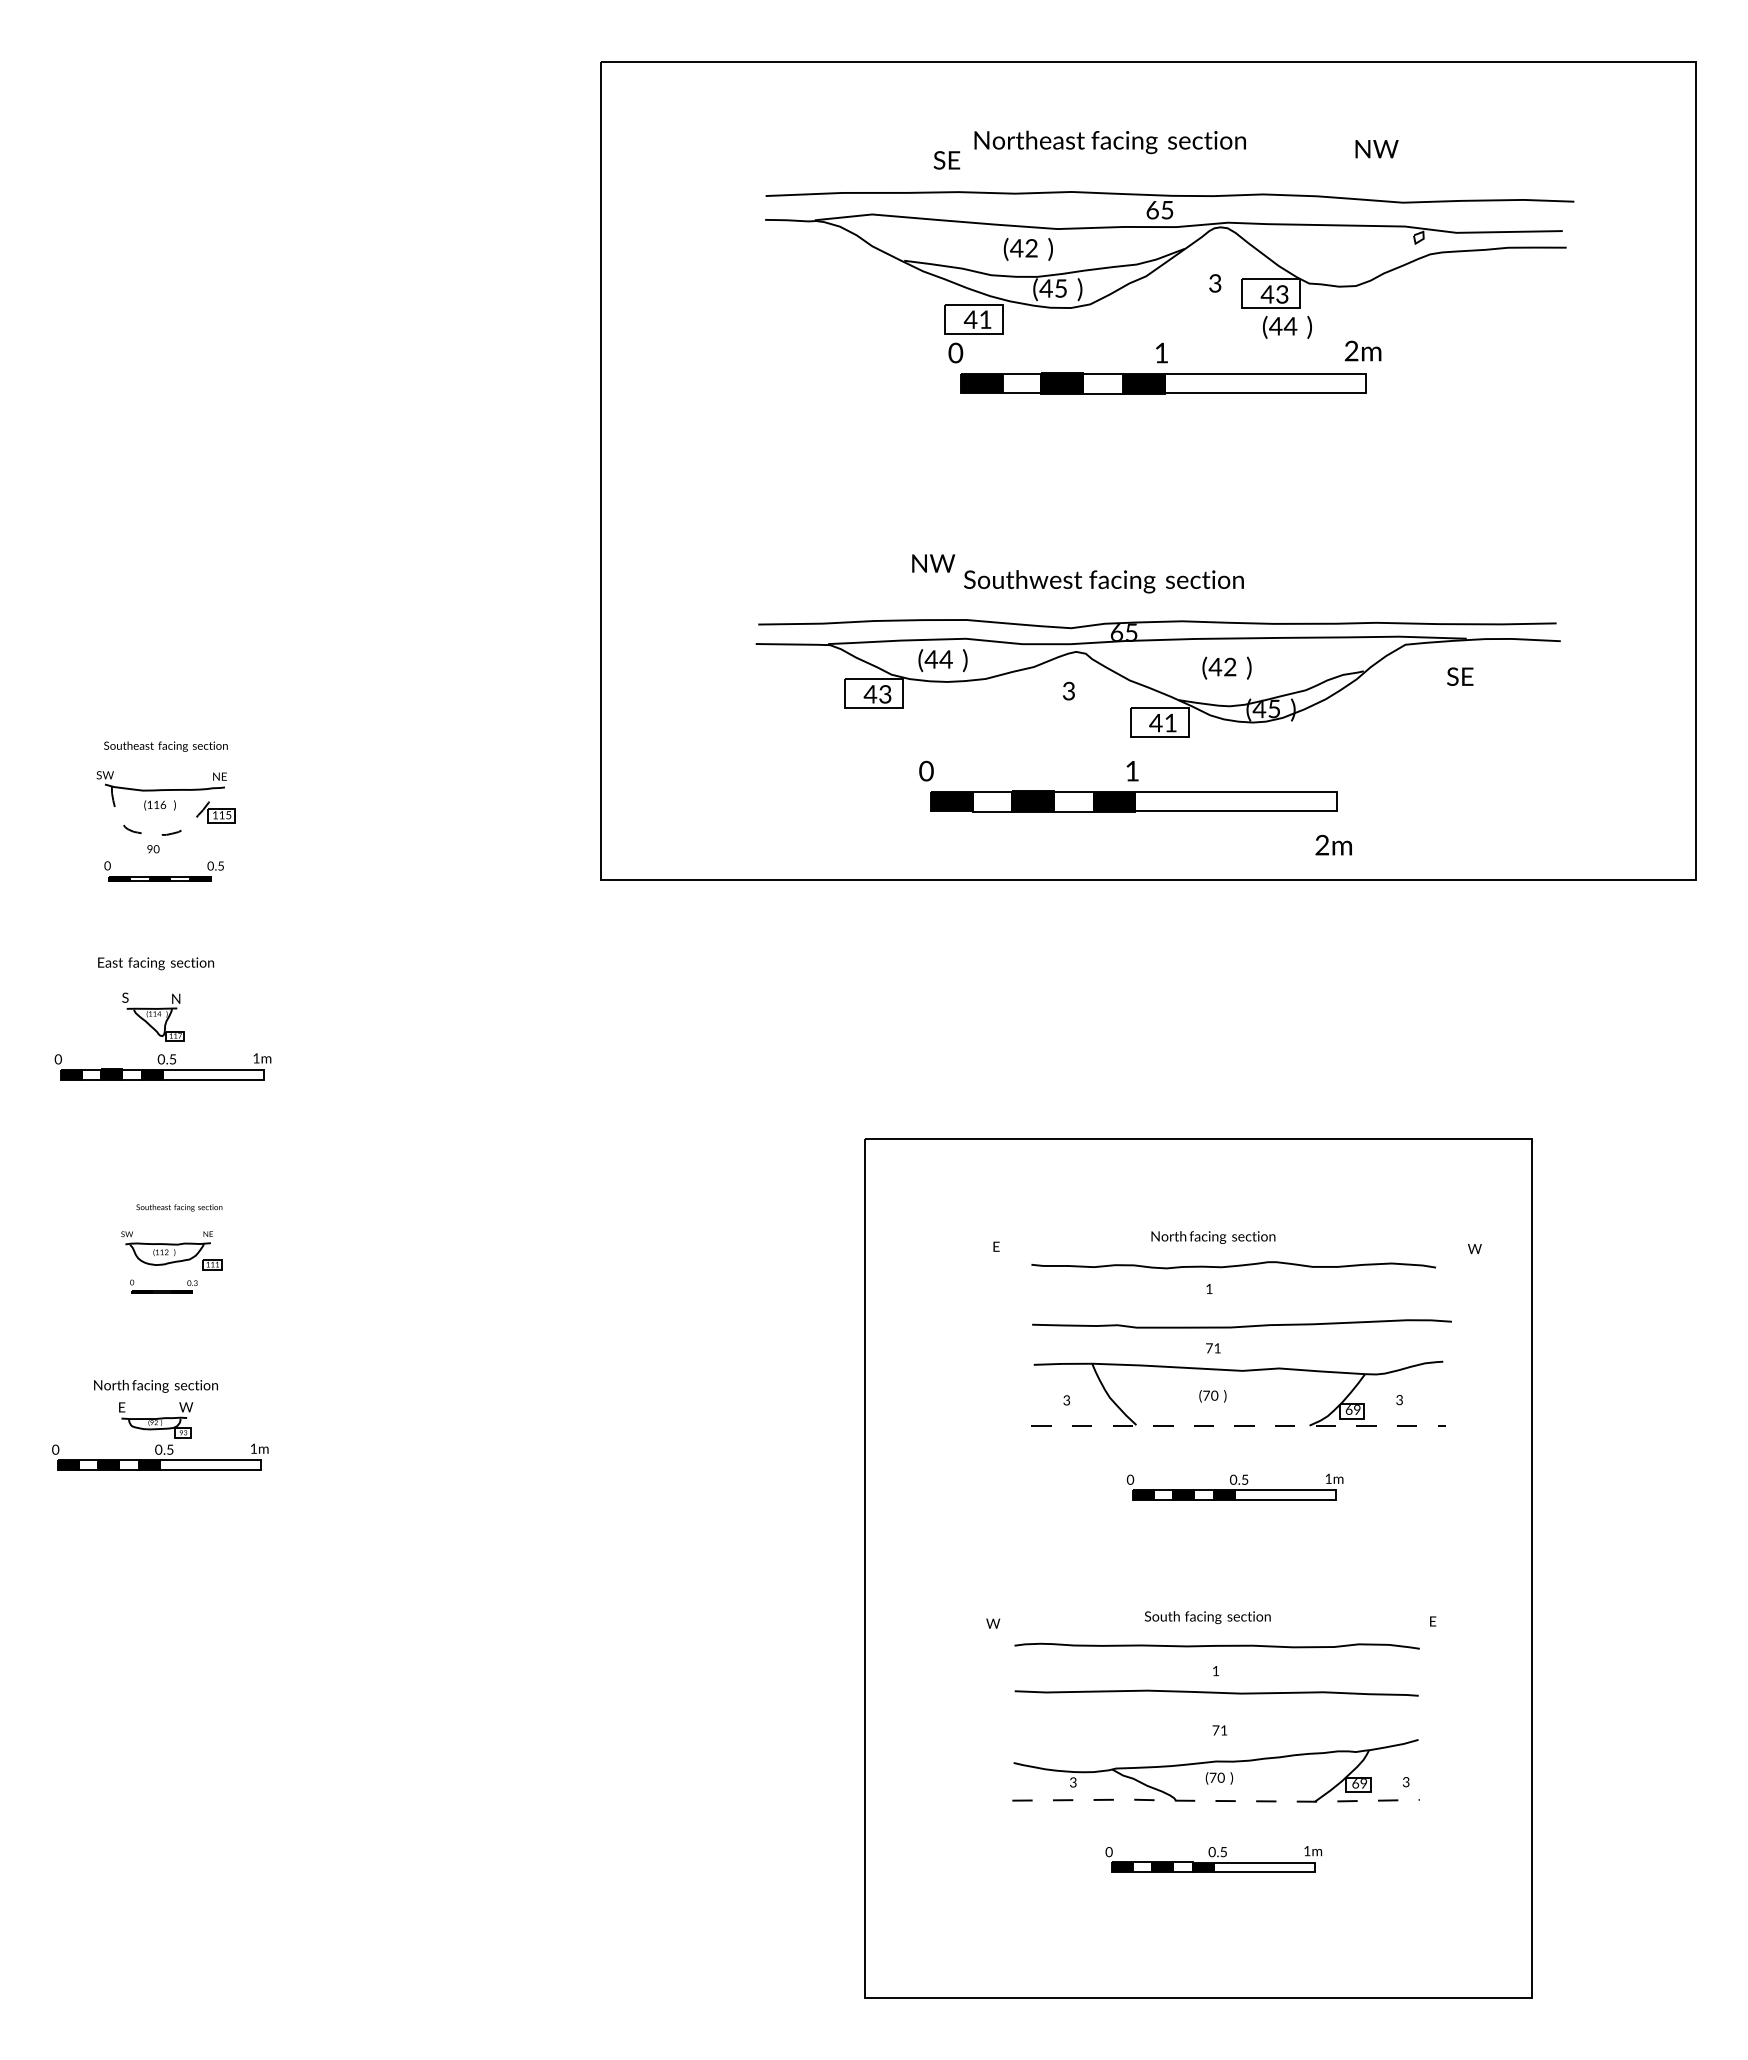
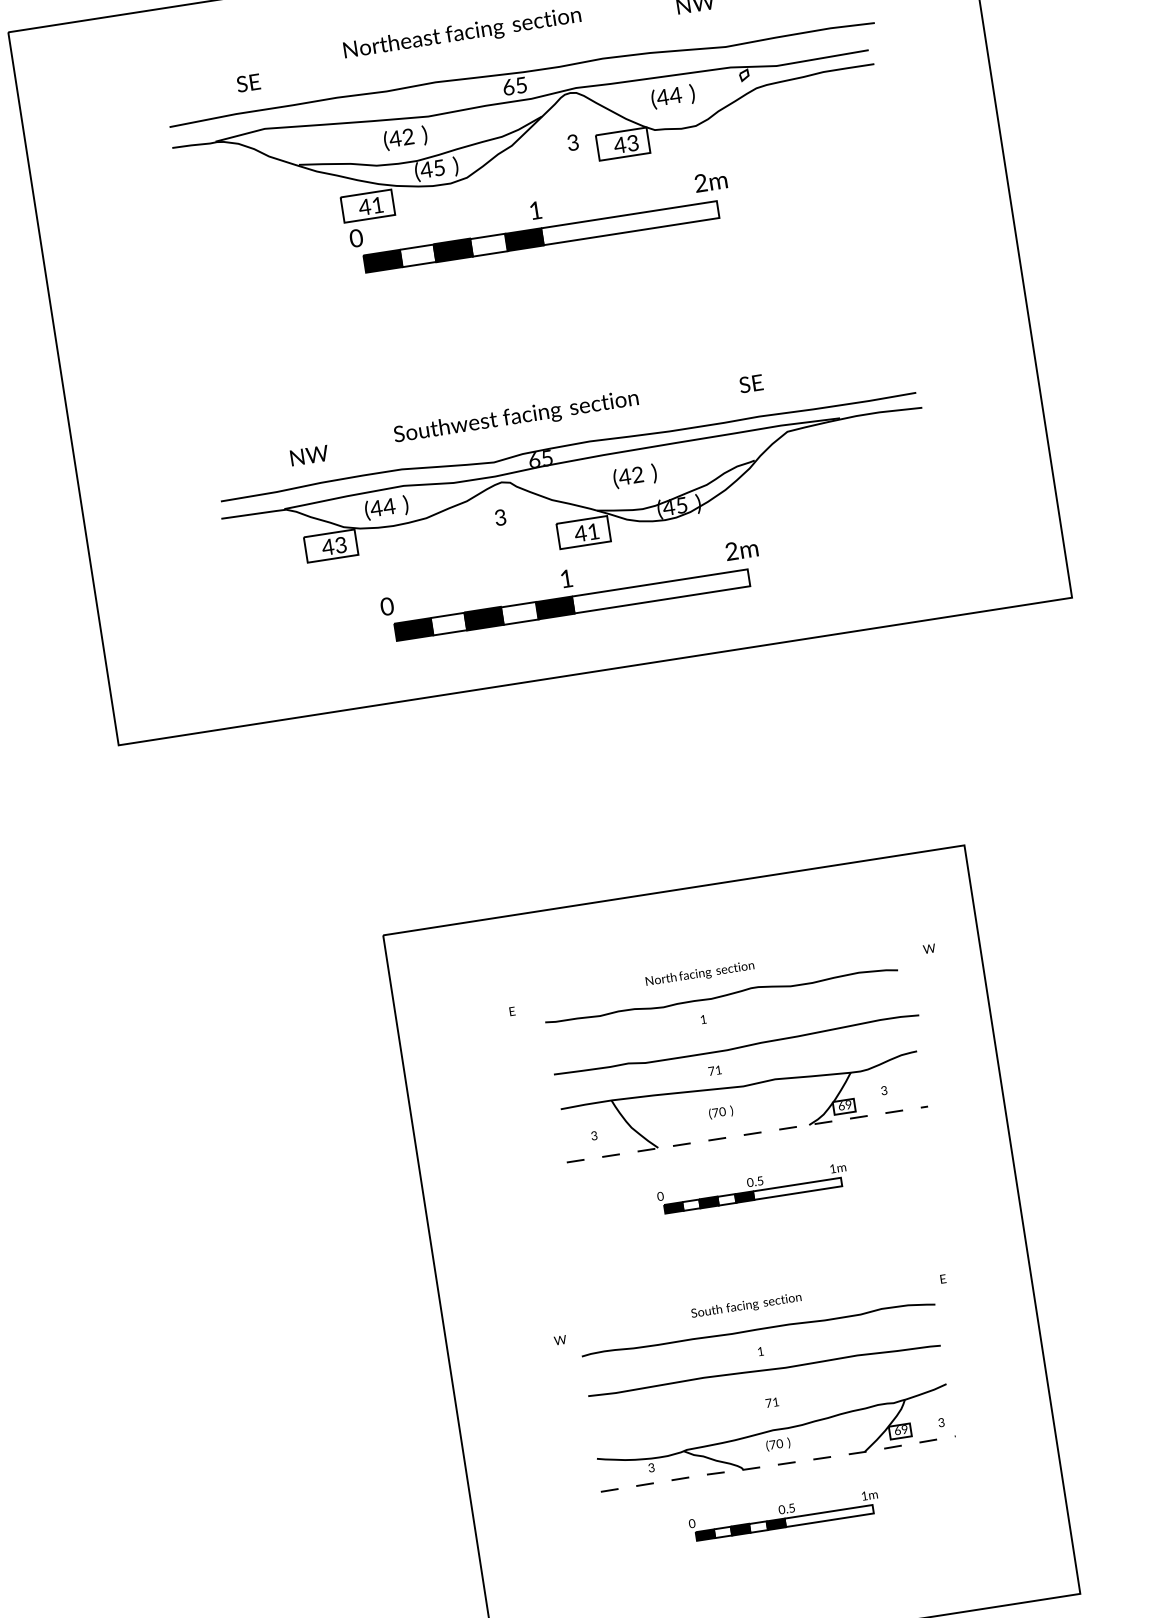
text: (946, 160) -> (248, 83), moved
text: (1287, 327) -> (673, 96), moved
text: (933, 563) -> (309, 455), moved
text: (1460, 676) -> (751, 383), moved
text: (1333, 844) -> (741, 549), moved

